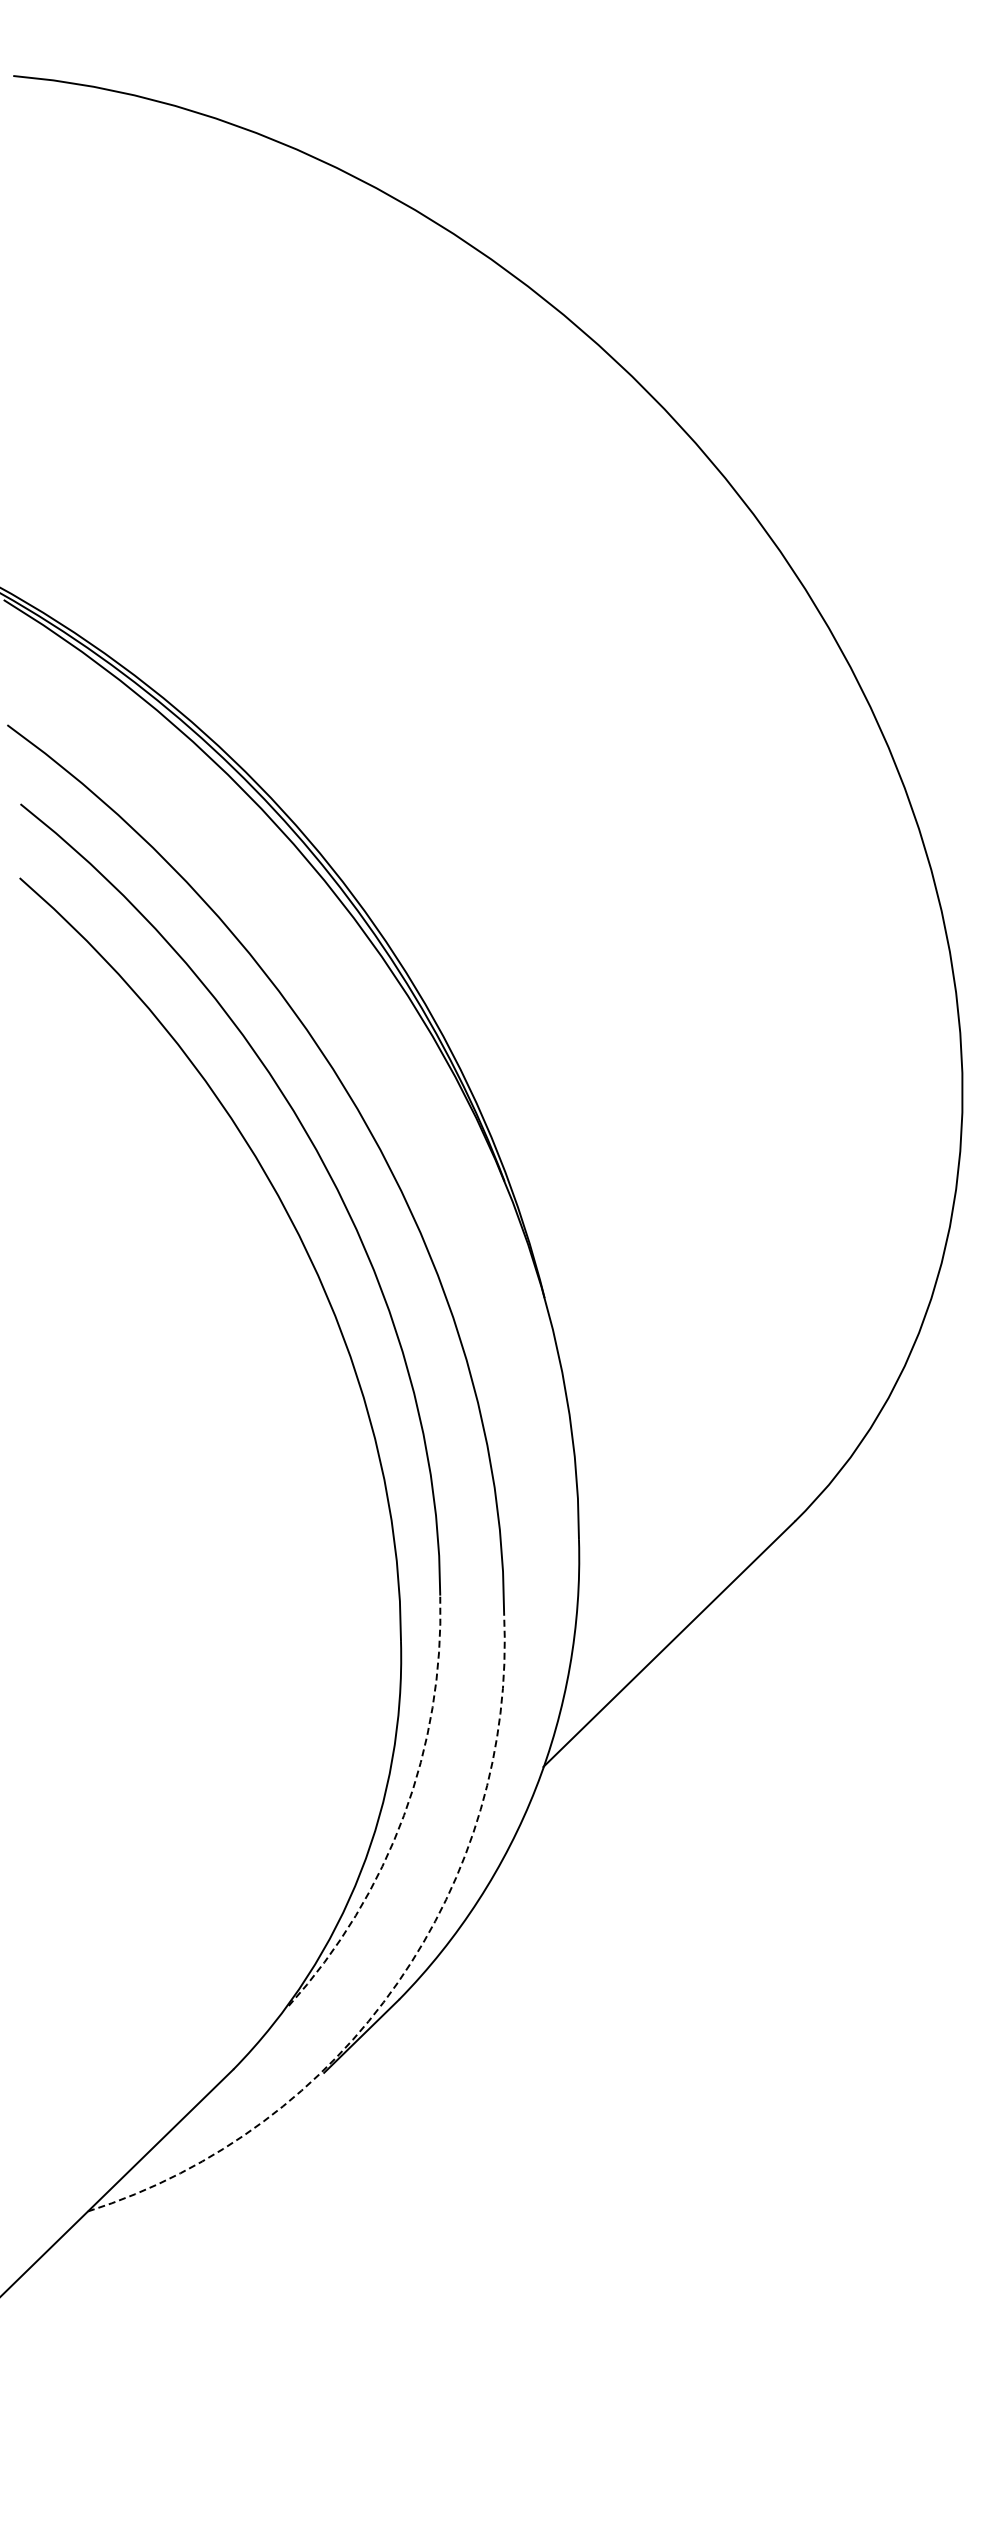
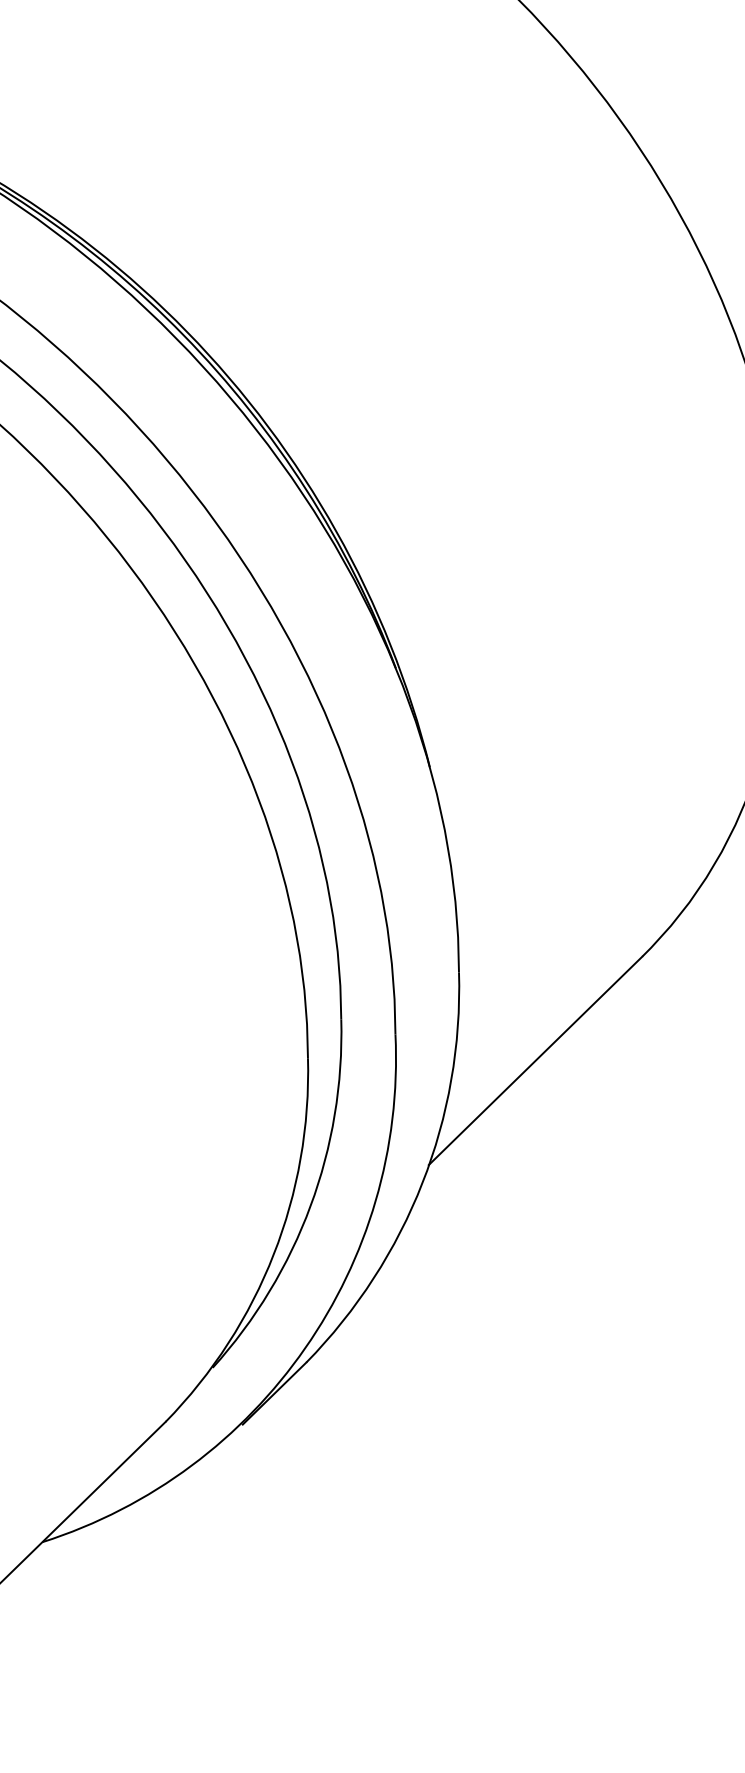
arc: (404, 1815) -> (310, 1206), dashed -> solid
arc: (397, 1982) -> (305, 1347), dashed -> solid

